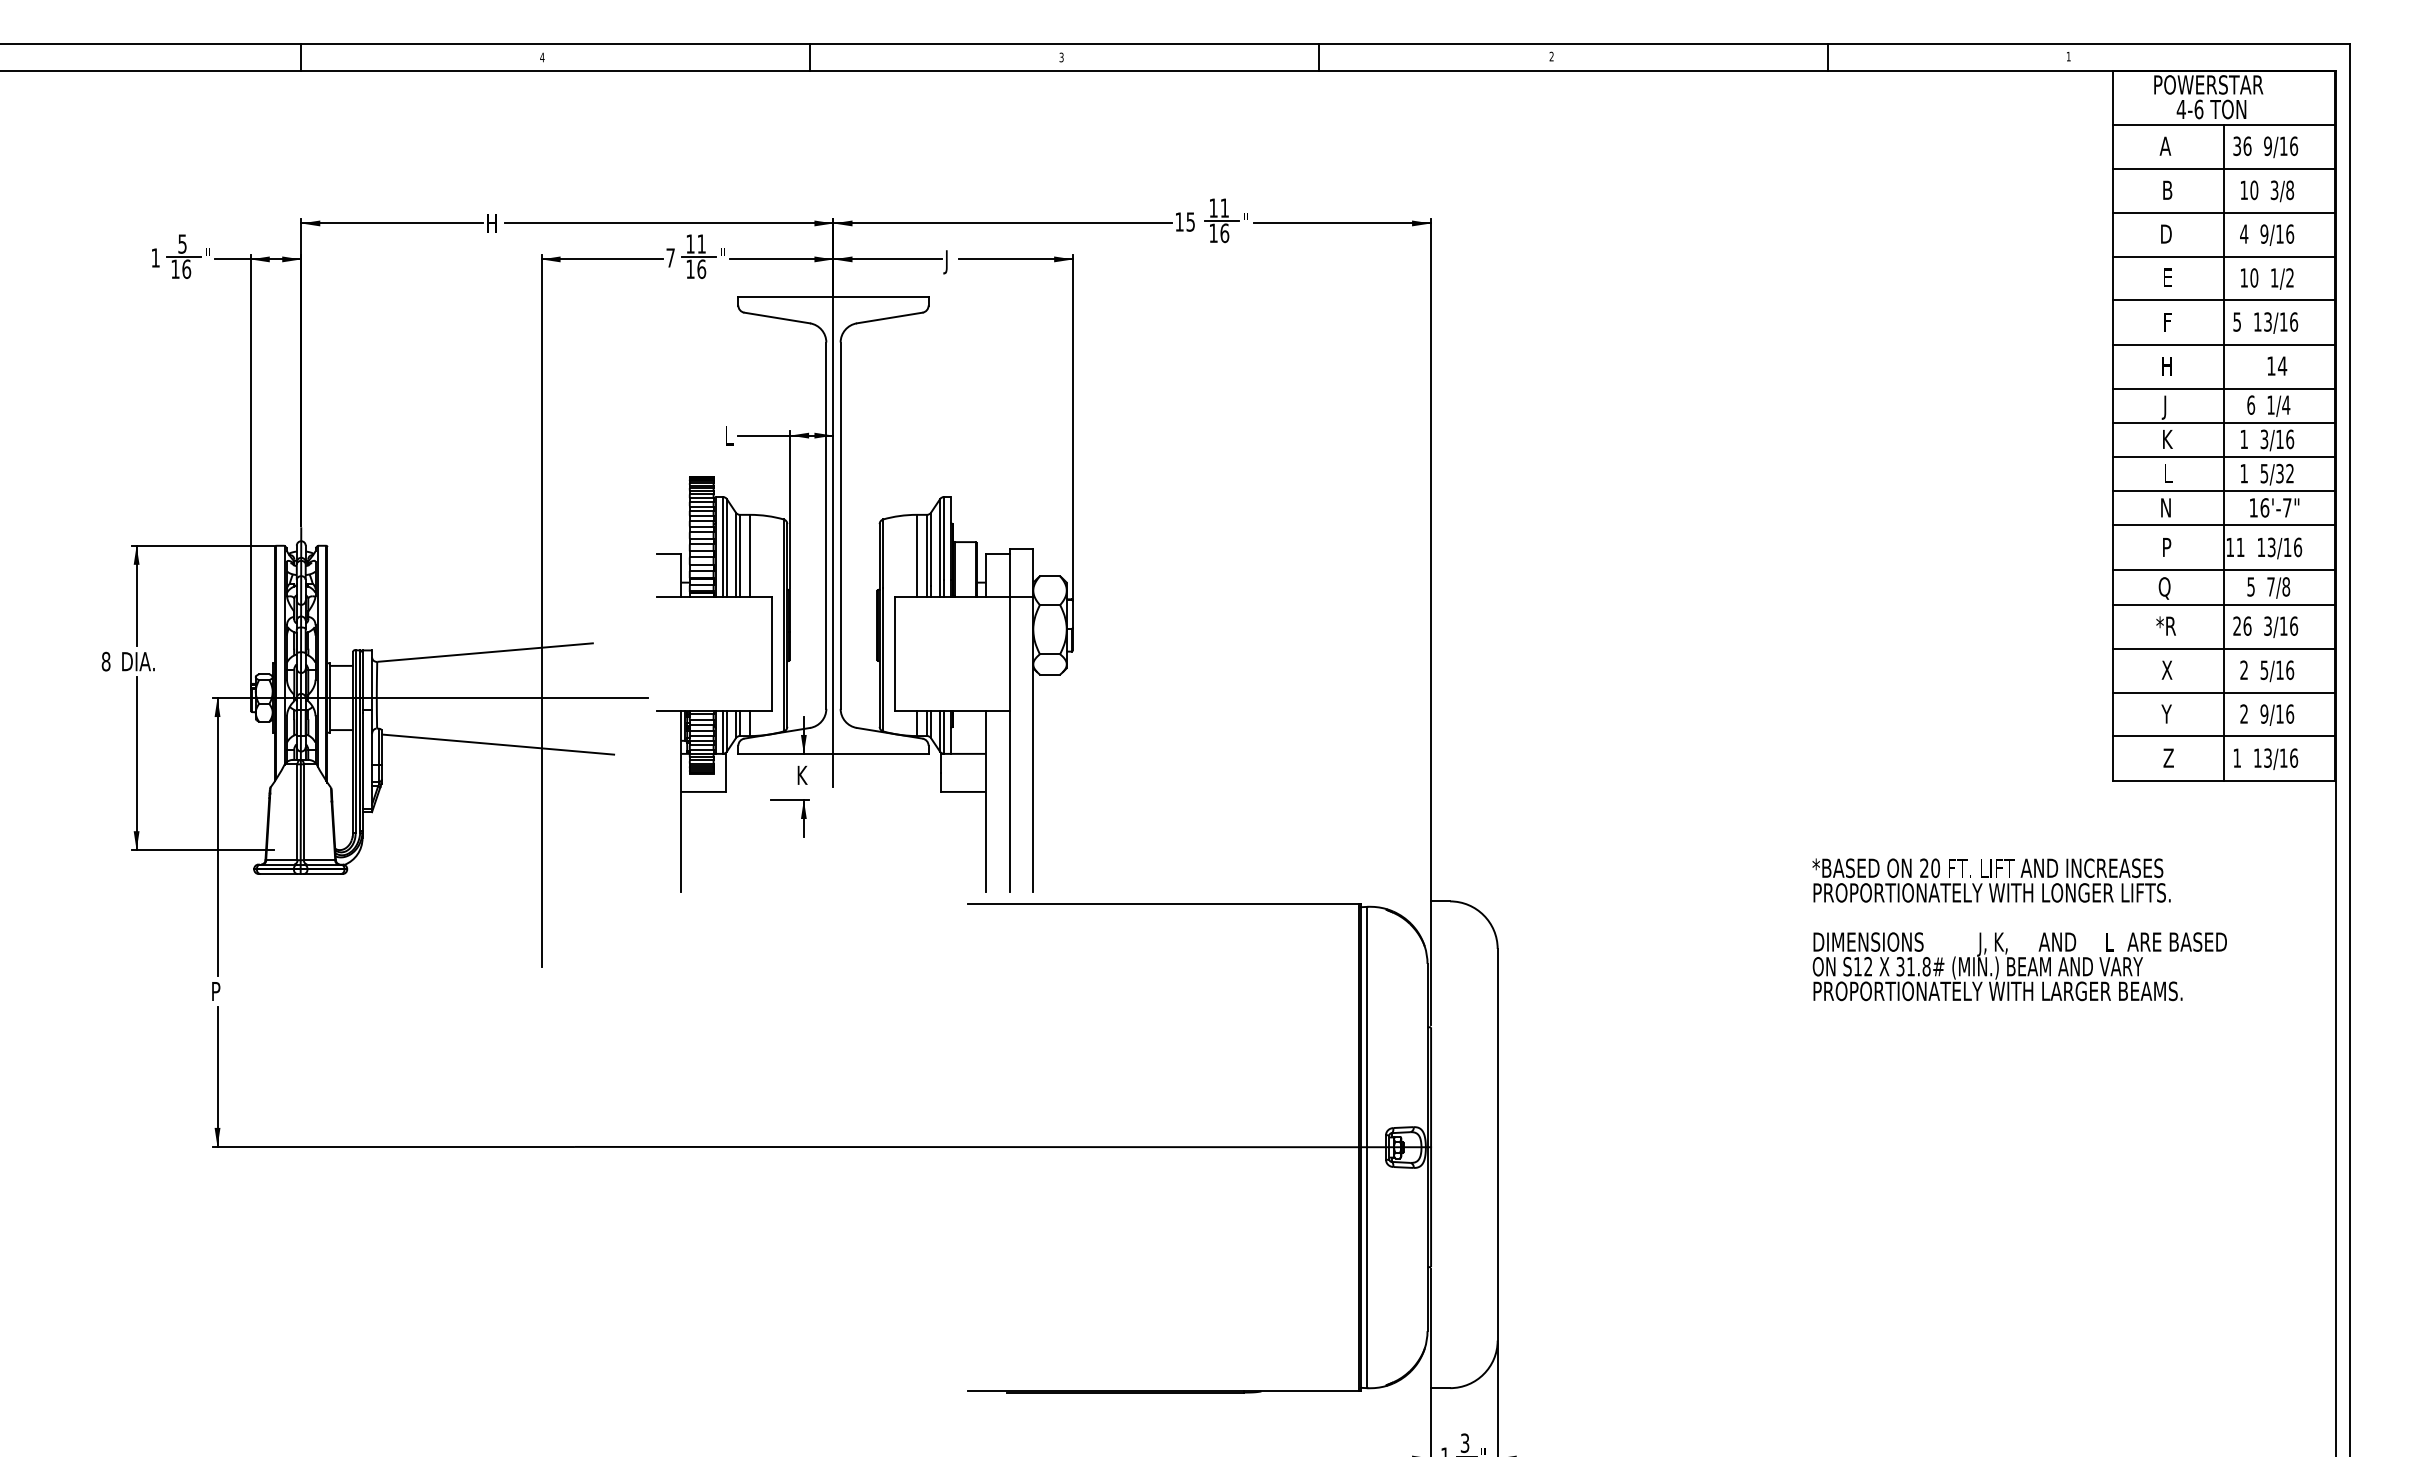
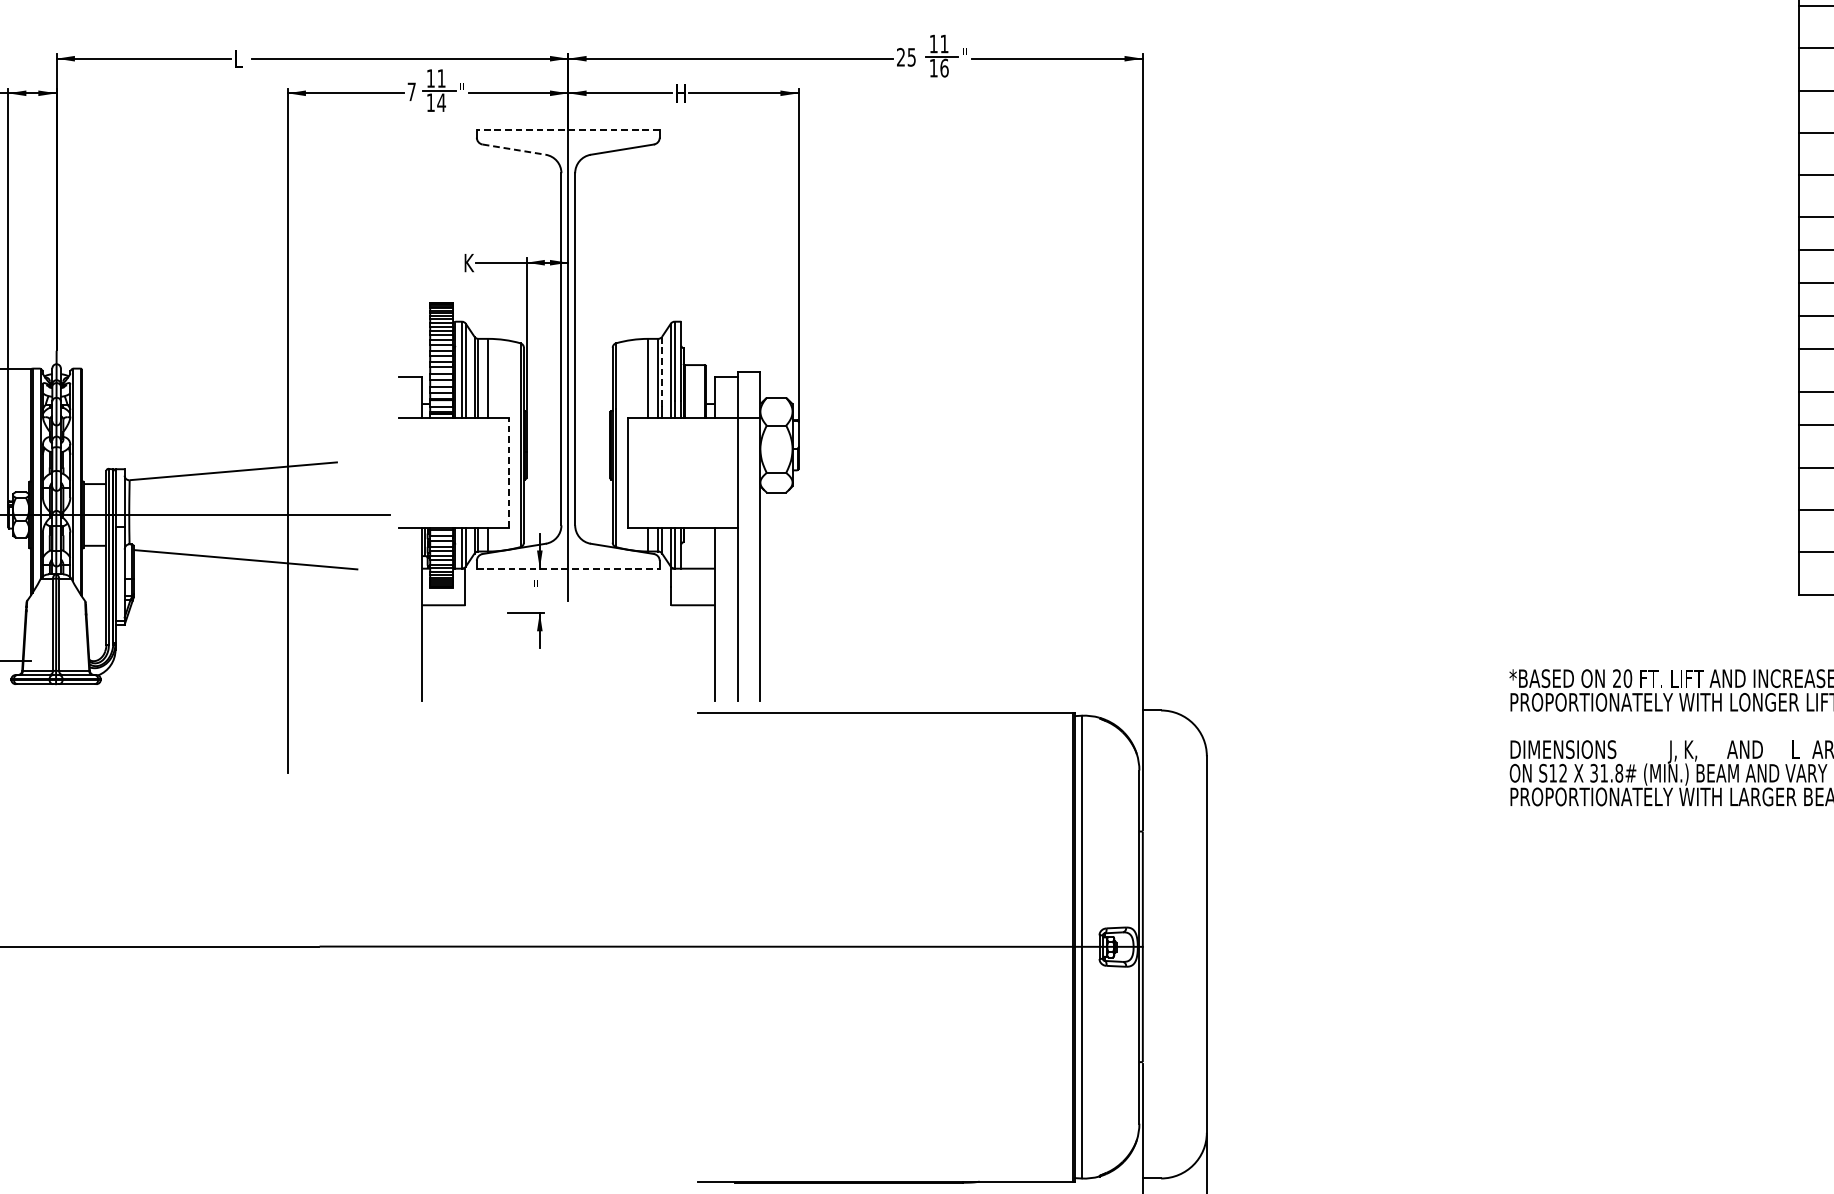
text: (1179, 221) -> (900, 56), 15 -> 25
text: (492, 223) -> (240, 58), H -> L
text: (949, 262) -> (679, 96), J -> H
text: (701, 268) -> (441, 102), 16 -> 14
line: (832, 297) -> (567, 129), solid -> dashed
line: (777, 318) -> (514, 150), solid -> dashed
text: (730, 435) -> (469, 262), L -> K
line: (931, 549) -> (662, 372), solid -> dashed
line: (771, 653) -> (508, 472), solid -> dashed
line: (833, 754) -> (568, 569), solid -> dashed
text: (802, 774) -> (538, 588), K -> "

